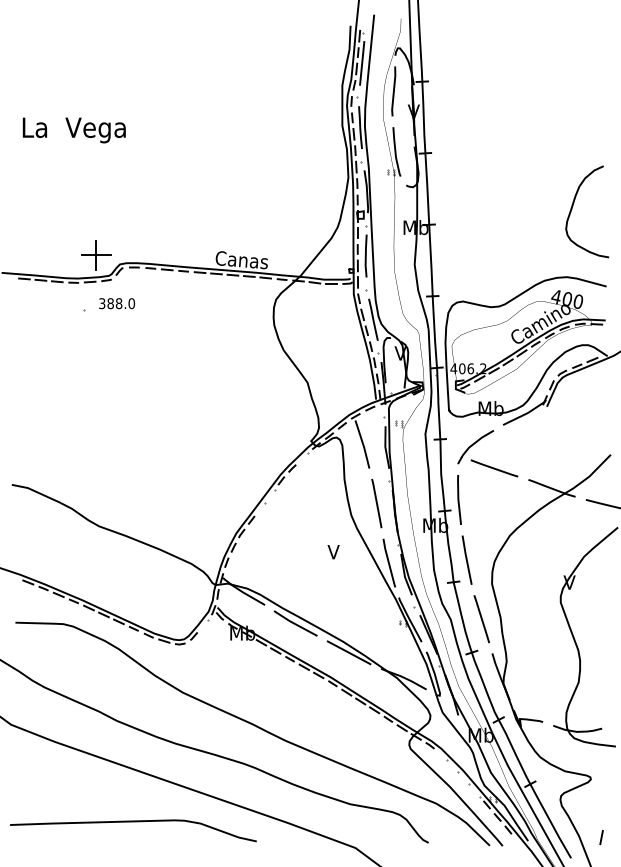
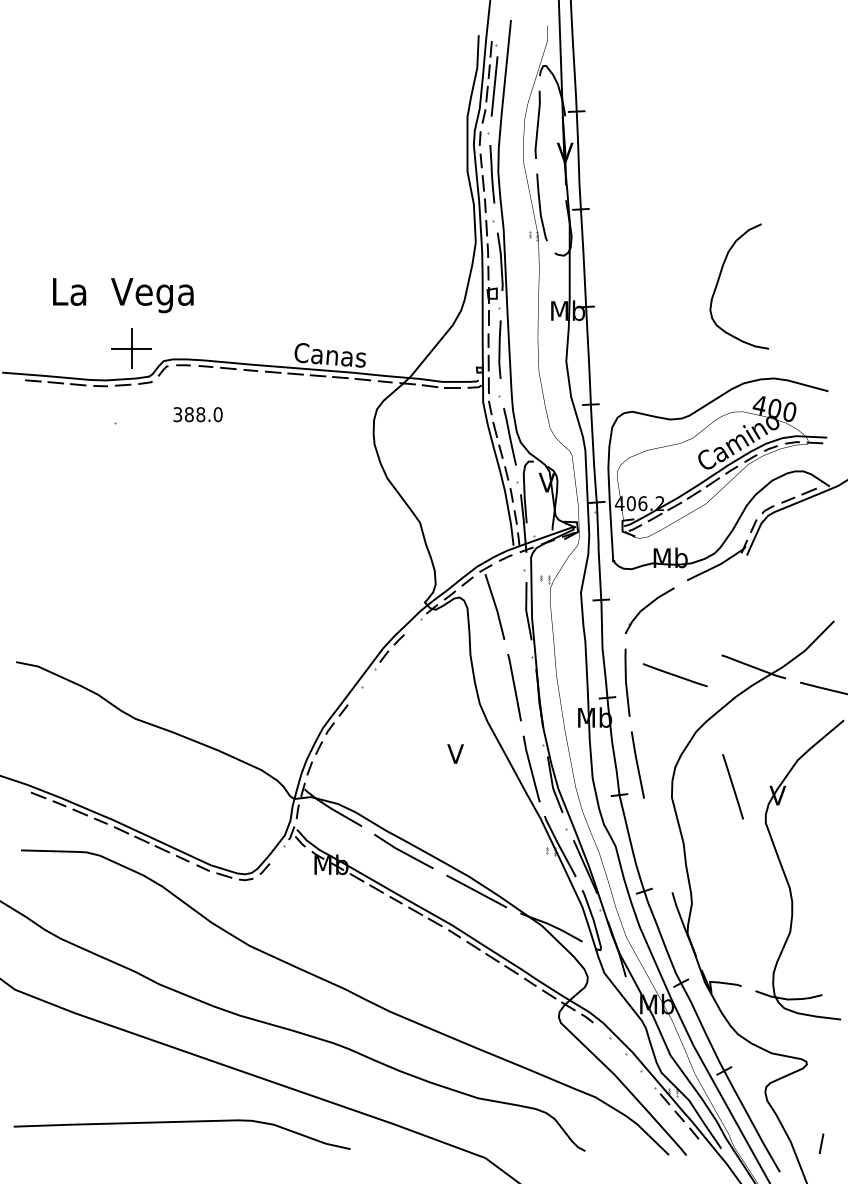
text: (73, 130) -> (122, 295), moved
curve: (573, 206) -> (720, 279), moved
text: (116, 303) -> (197, 414), moved
line: (494, 468) -> (675, 675), moved
line: (481, 619) -> (732, 787), moved

